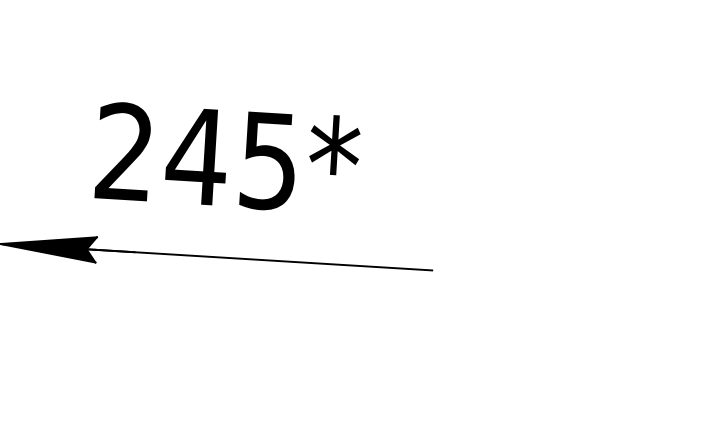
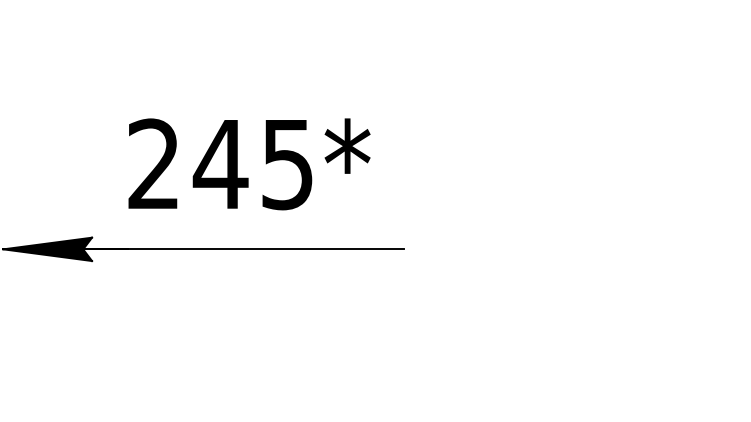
text: (227, 158) -> (249, 164), moved

